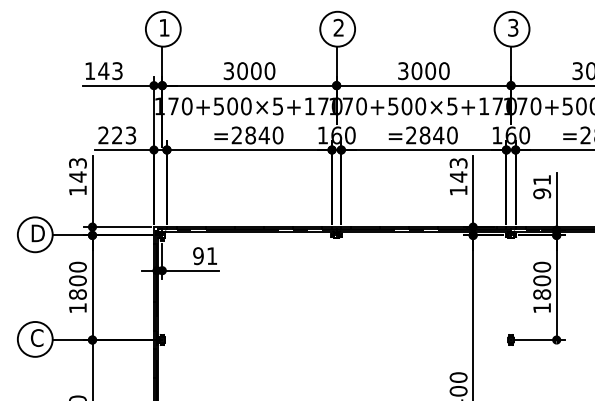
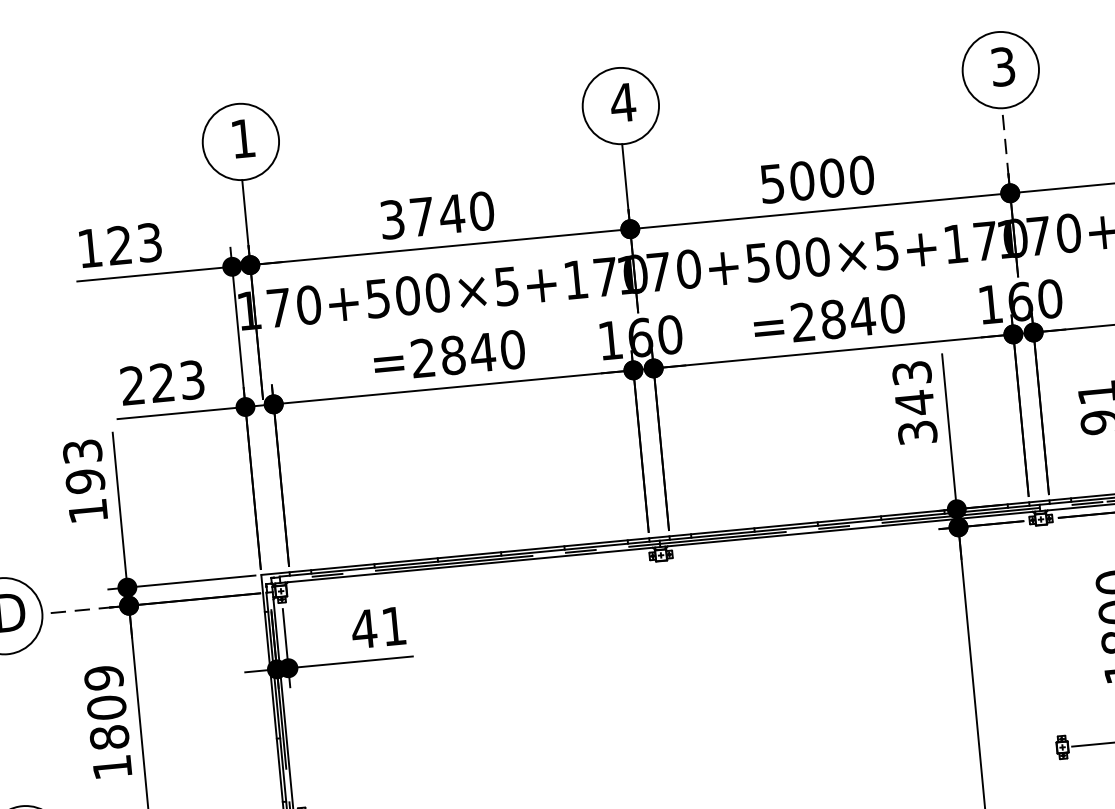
text: (338, 27) -> (622, 102), 2 -> 4
line: (511, 62) -> (1006, 142), solid -> dashed
text: (103, 70) -> (119, 244), 143 -> 123
text: (403, 70) -> (772, 182), 3000 -> 5000
text: (249, 71) -> (437, 216), 3000 -> 3740
text: (77, 176) -> (84, 480), 143 -> 193
text: (458, 190) -> (917, 432), 143 -> 343
line: (68, 235) -> (76, 610), solid -> dashed
text: (198, 256) -> (364, 629), 91 -> 41
text: (77, 266) -> (102, 676), 1800 -> 1809

